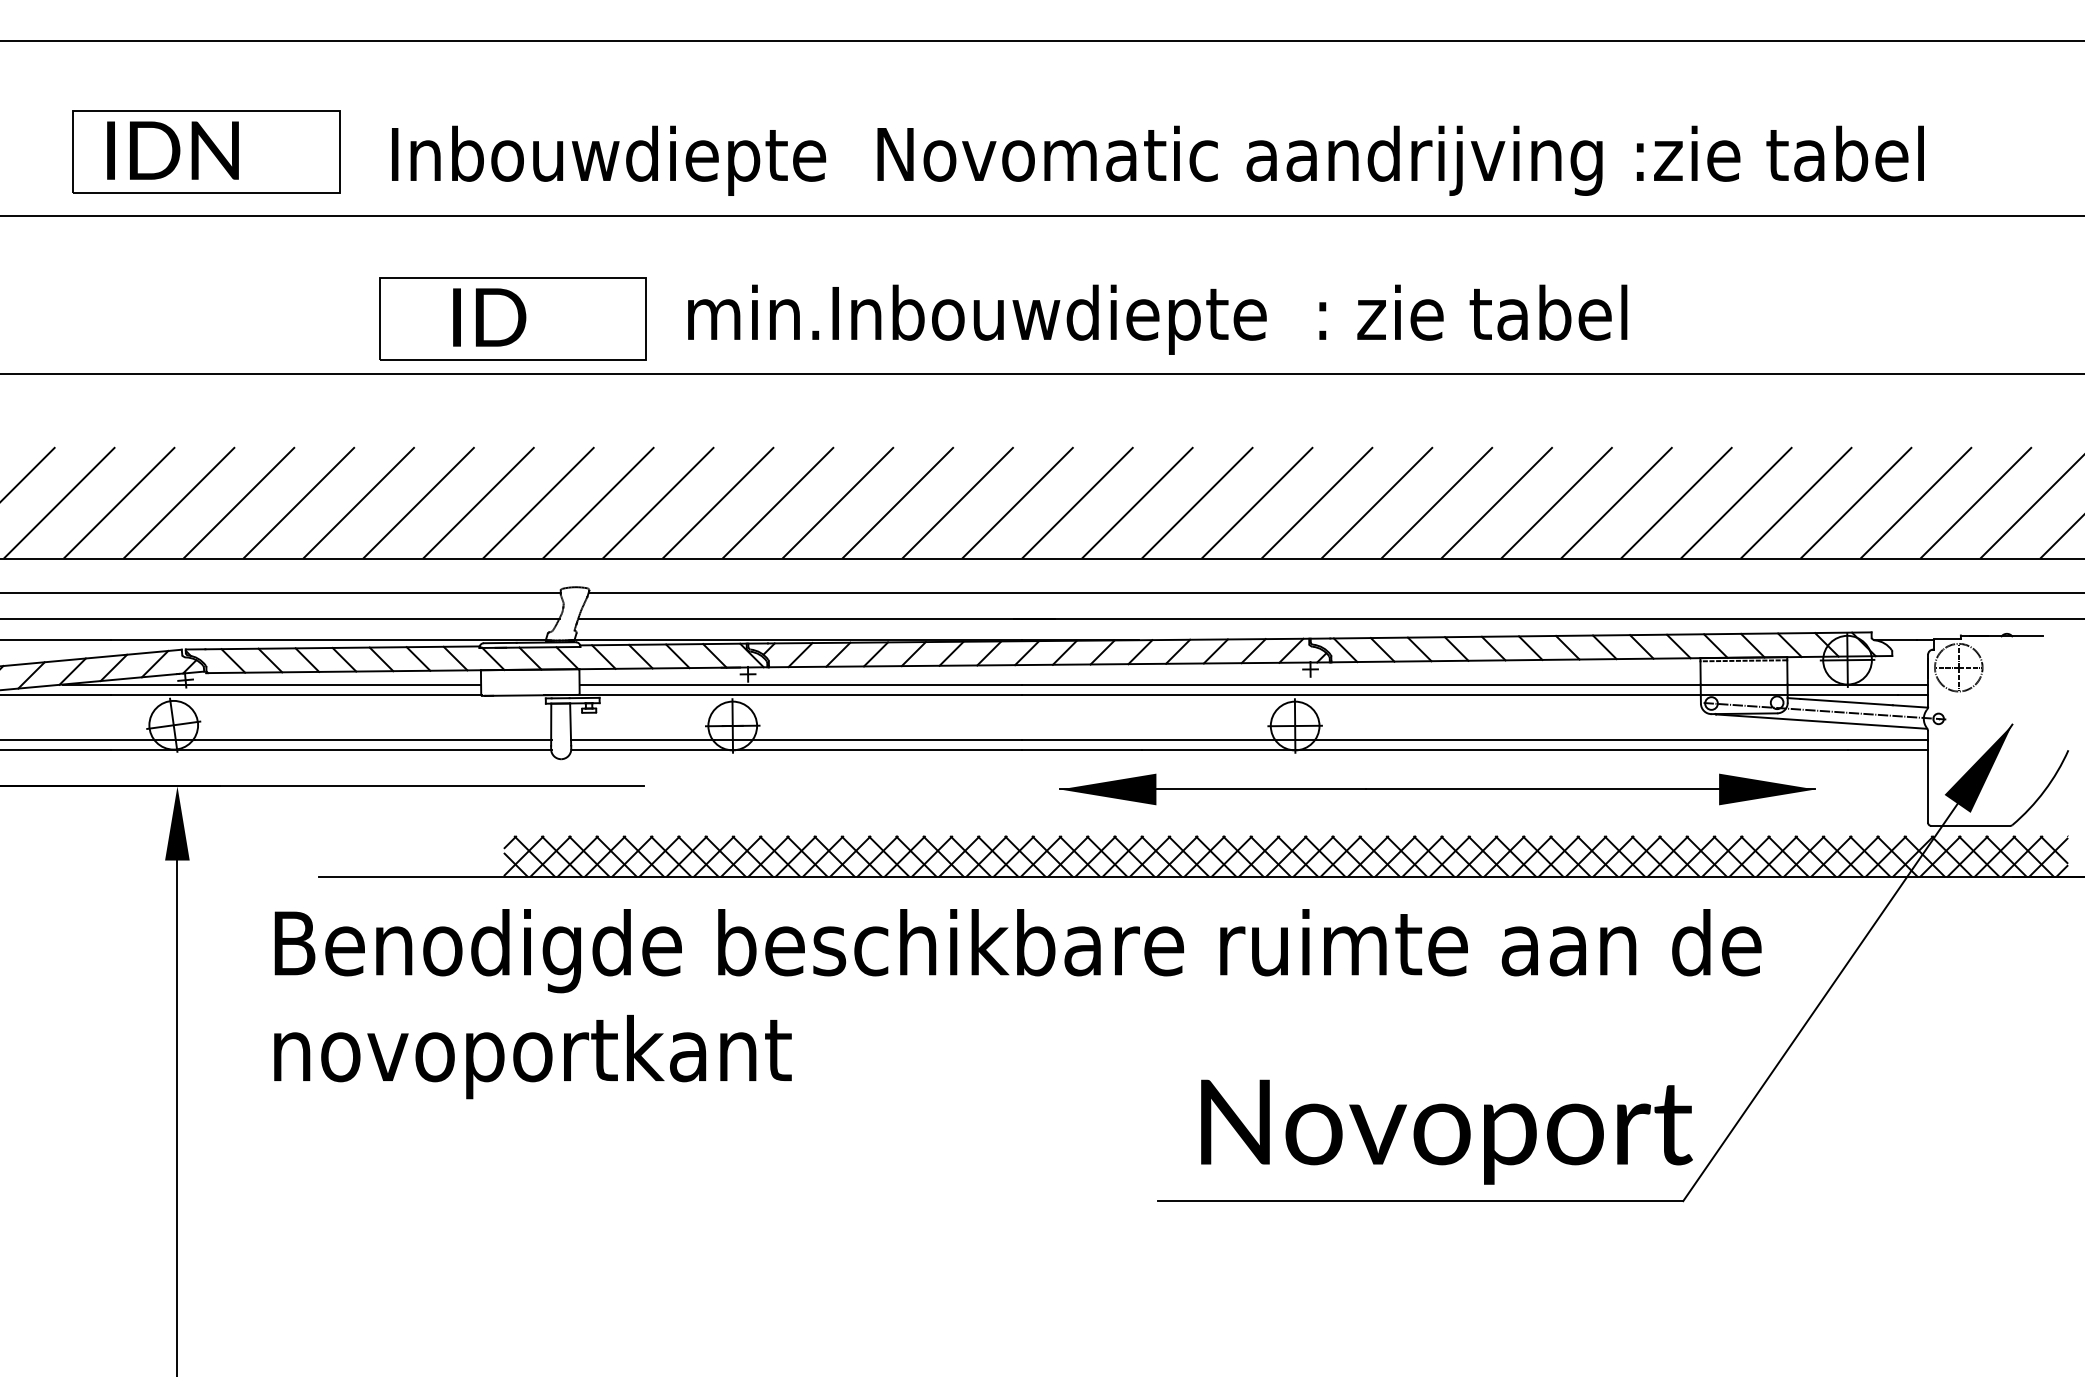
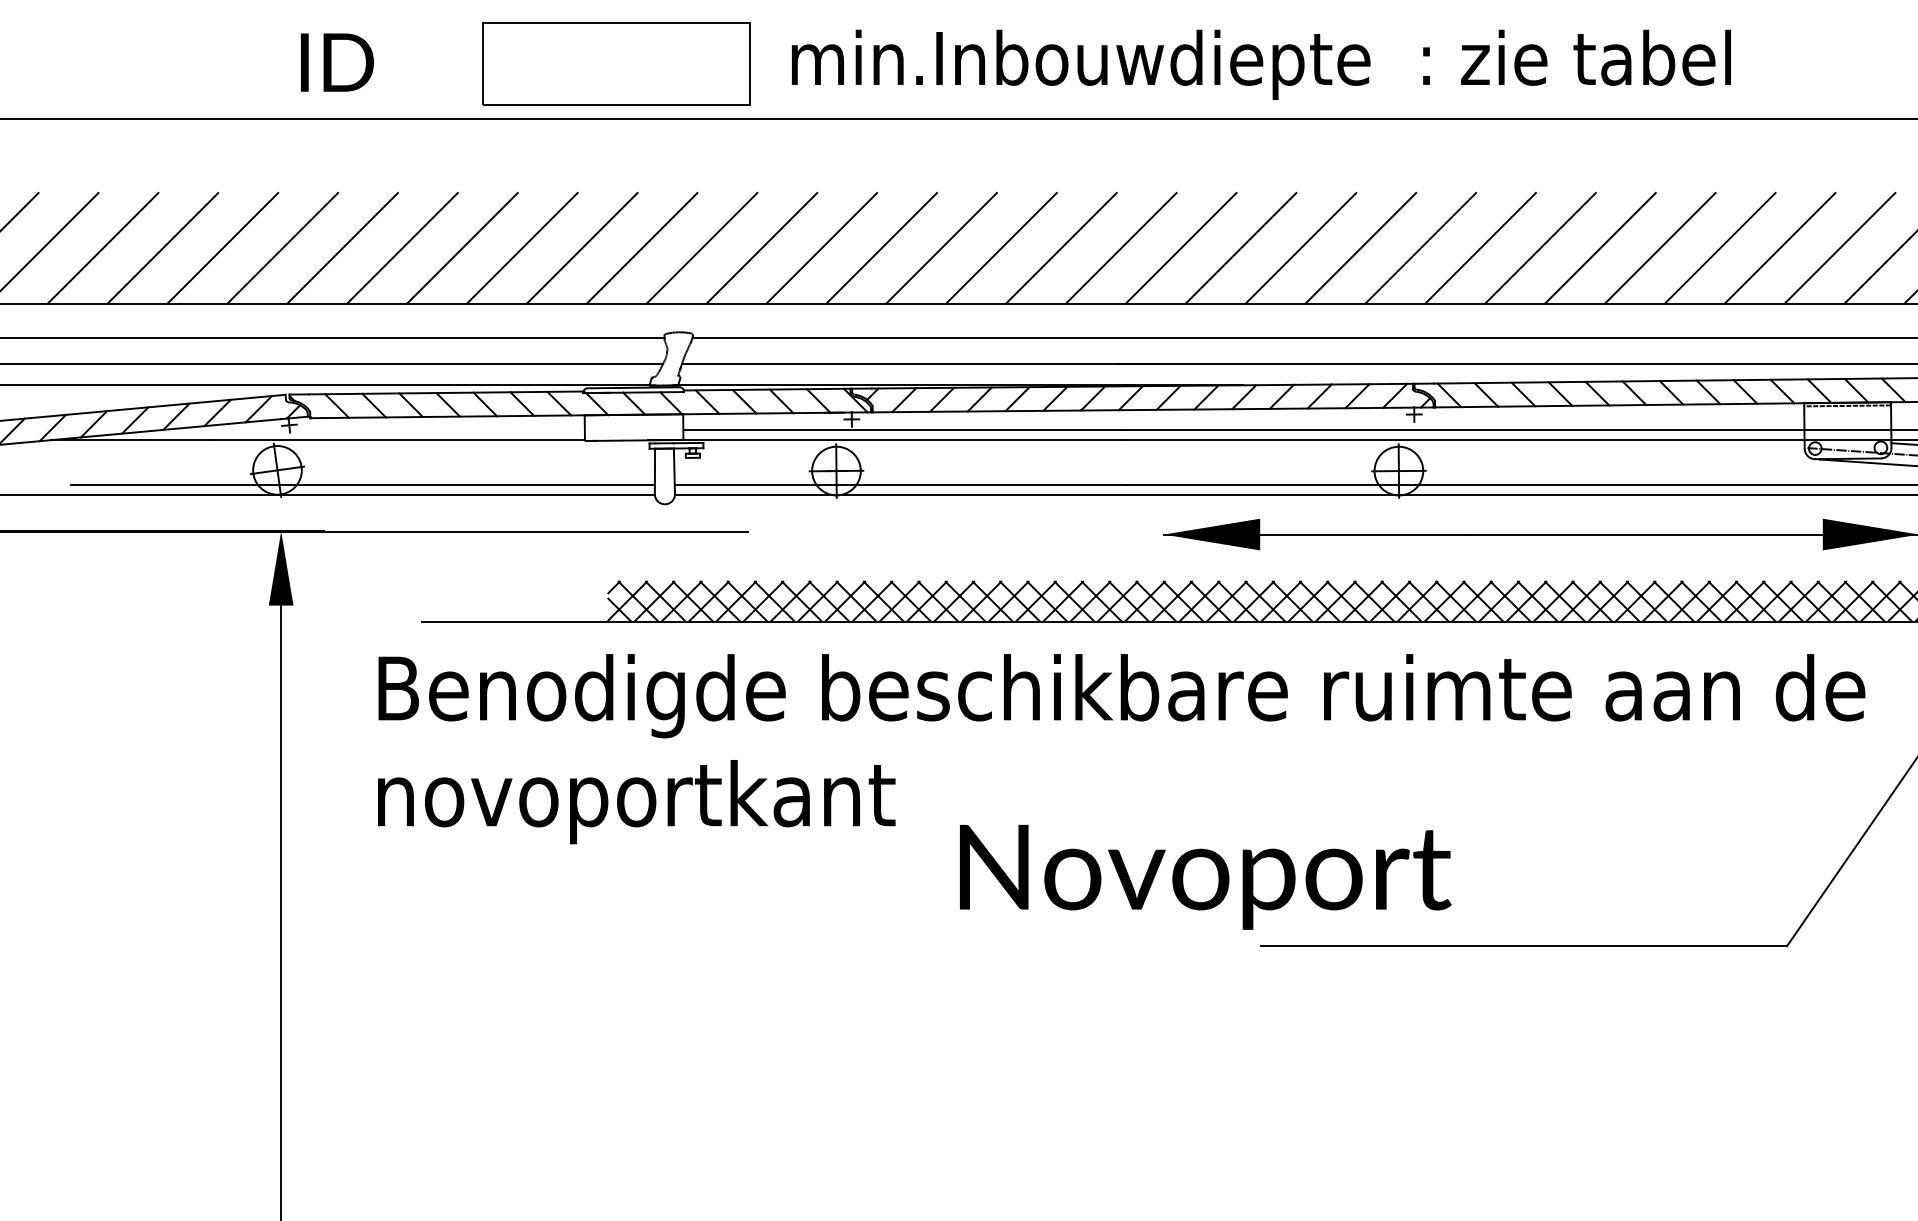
text: (489, 317) -> (337, 62), moved
line: (271, 684) -> (375, 429), removed
text: (1446, 1131) -> (1205, 876), moved

